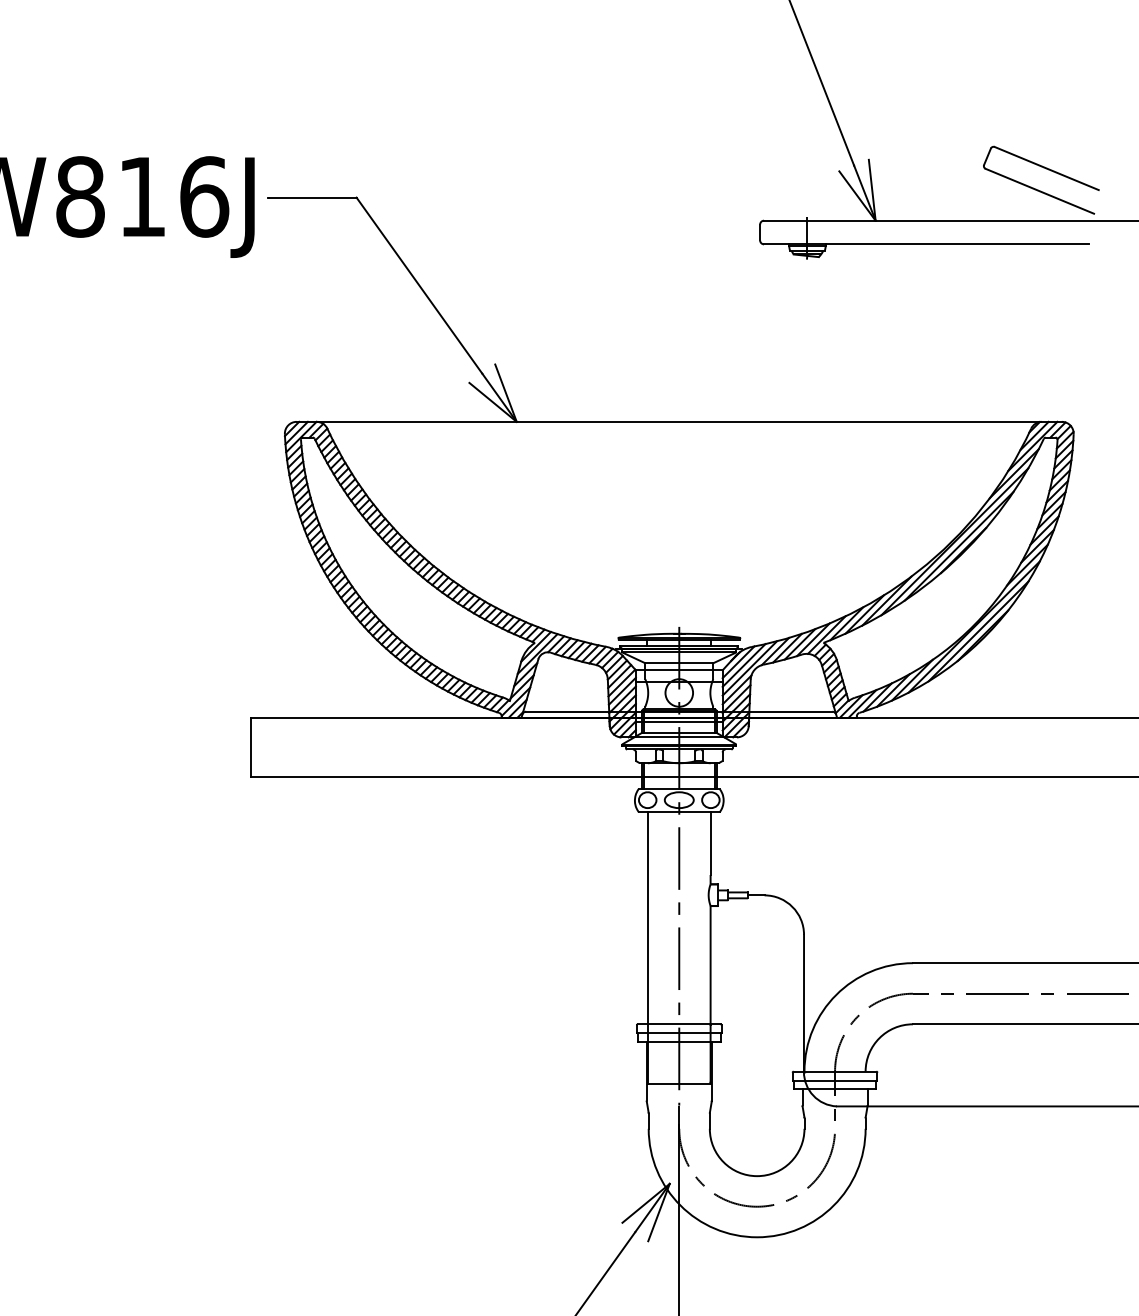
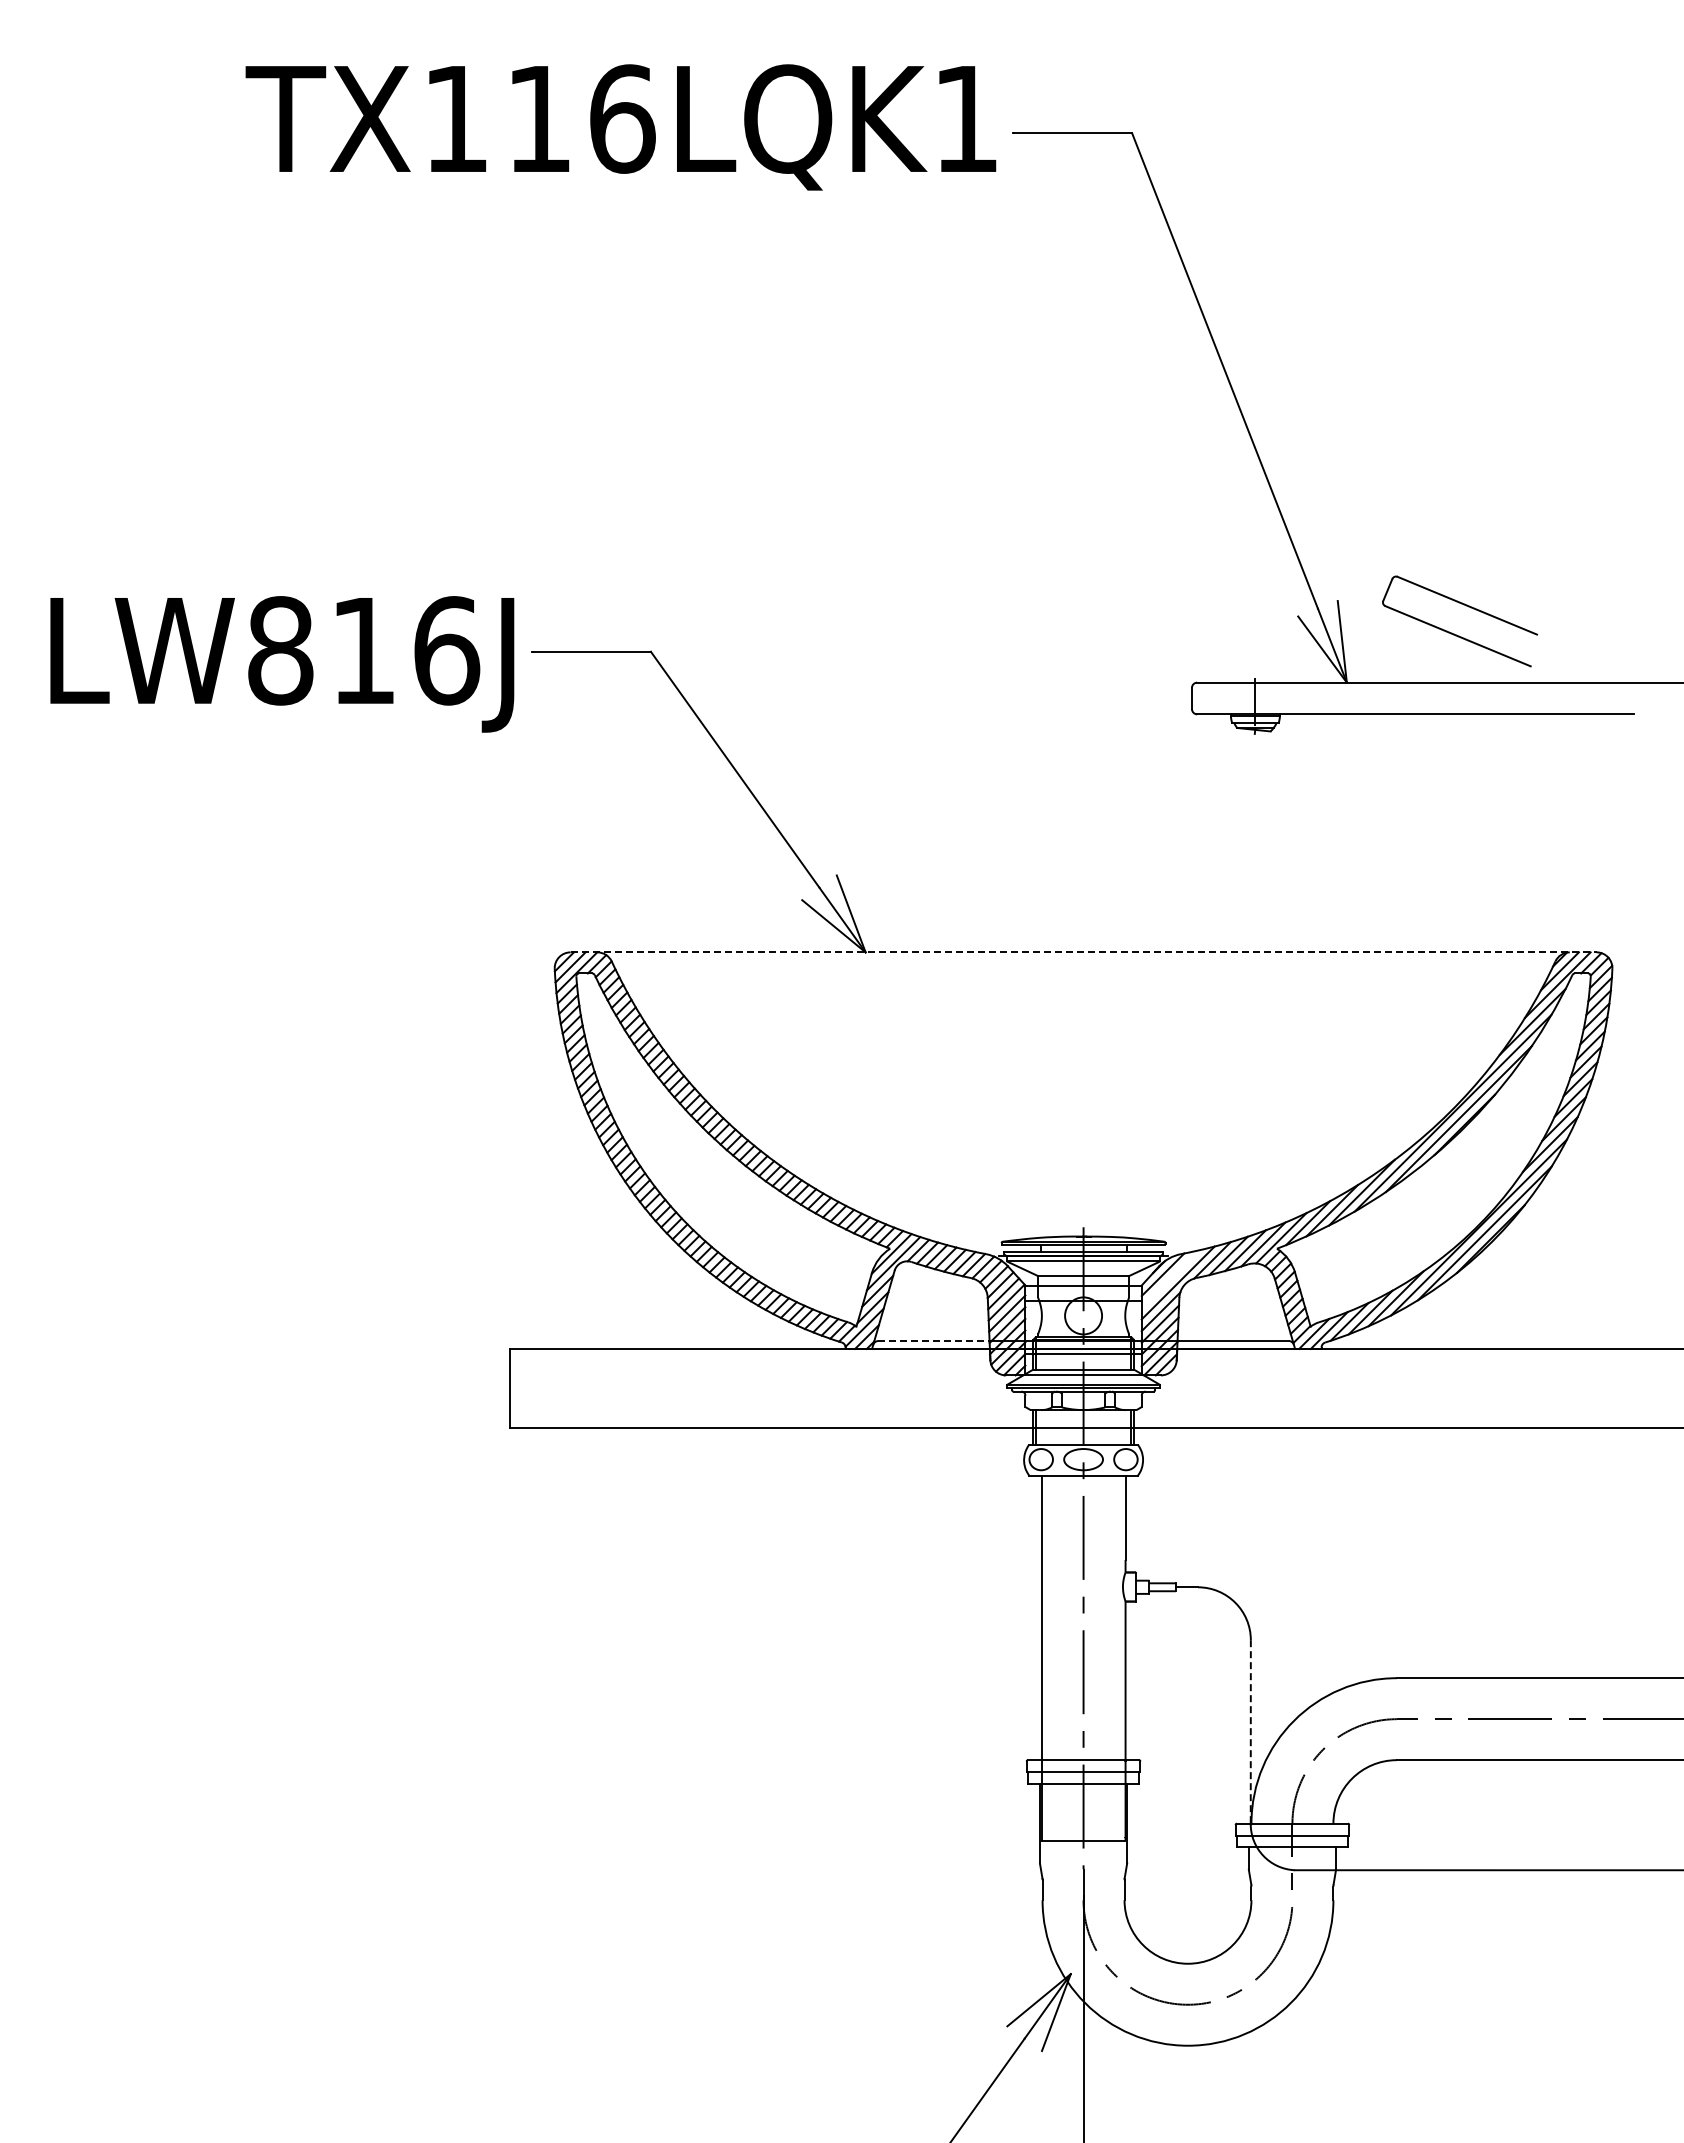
part: (1037, 189) -> (1454, 633), moved
line: (679, 421) -> (1083, 952), solid -> dashed
line: (744, 665) -> (1170, 1278), removed
line: (567, 712) -> (933, 1341), solid -> dashed
line: (803, 1002) -> (1250, 1731), solid -> dashed

